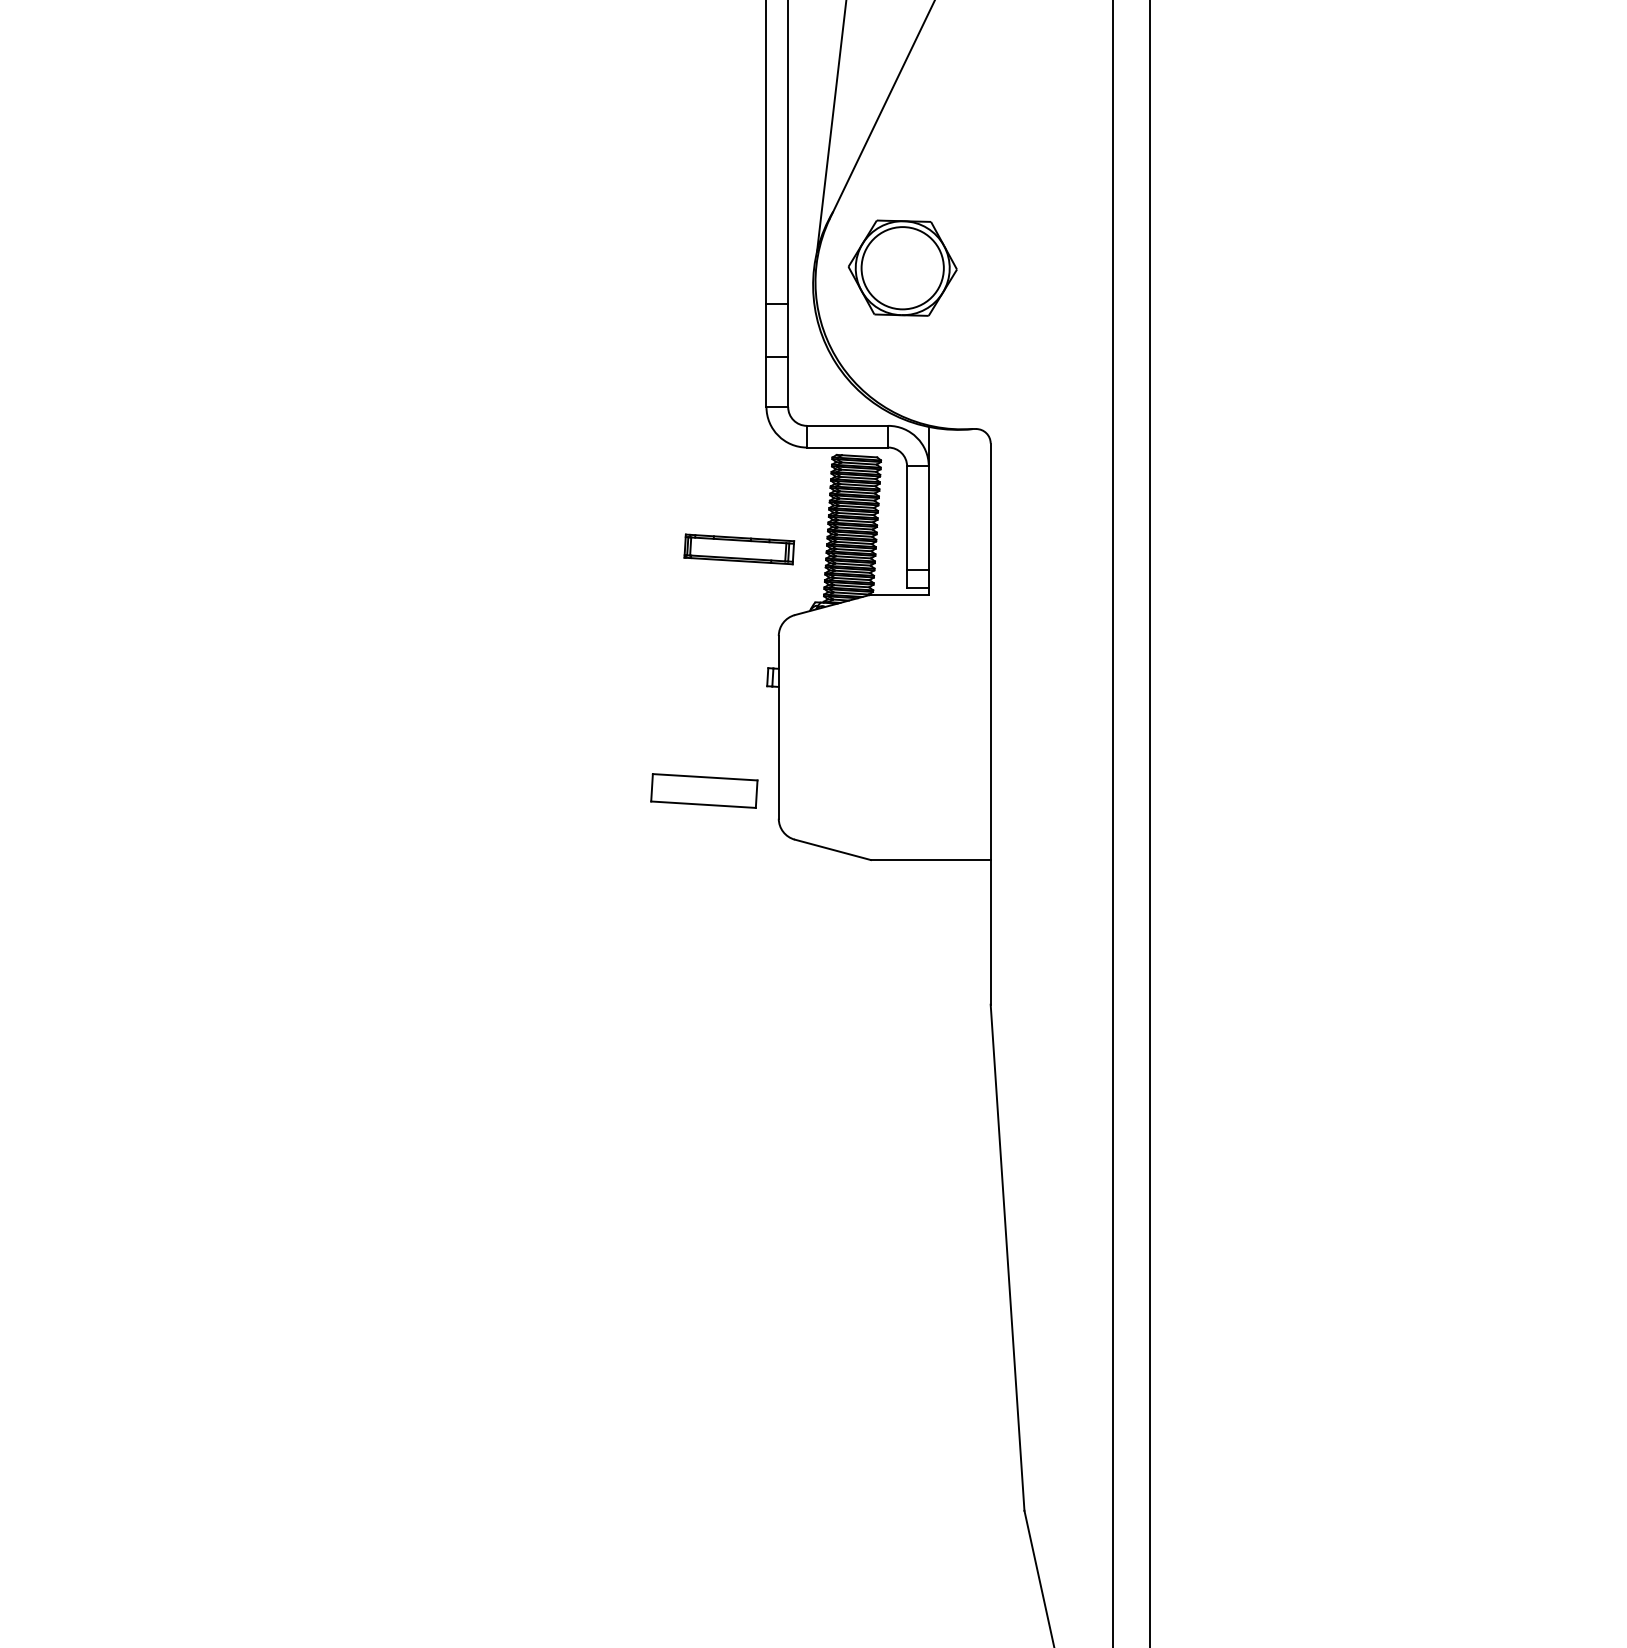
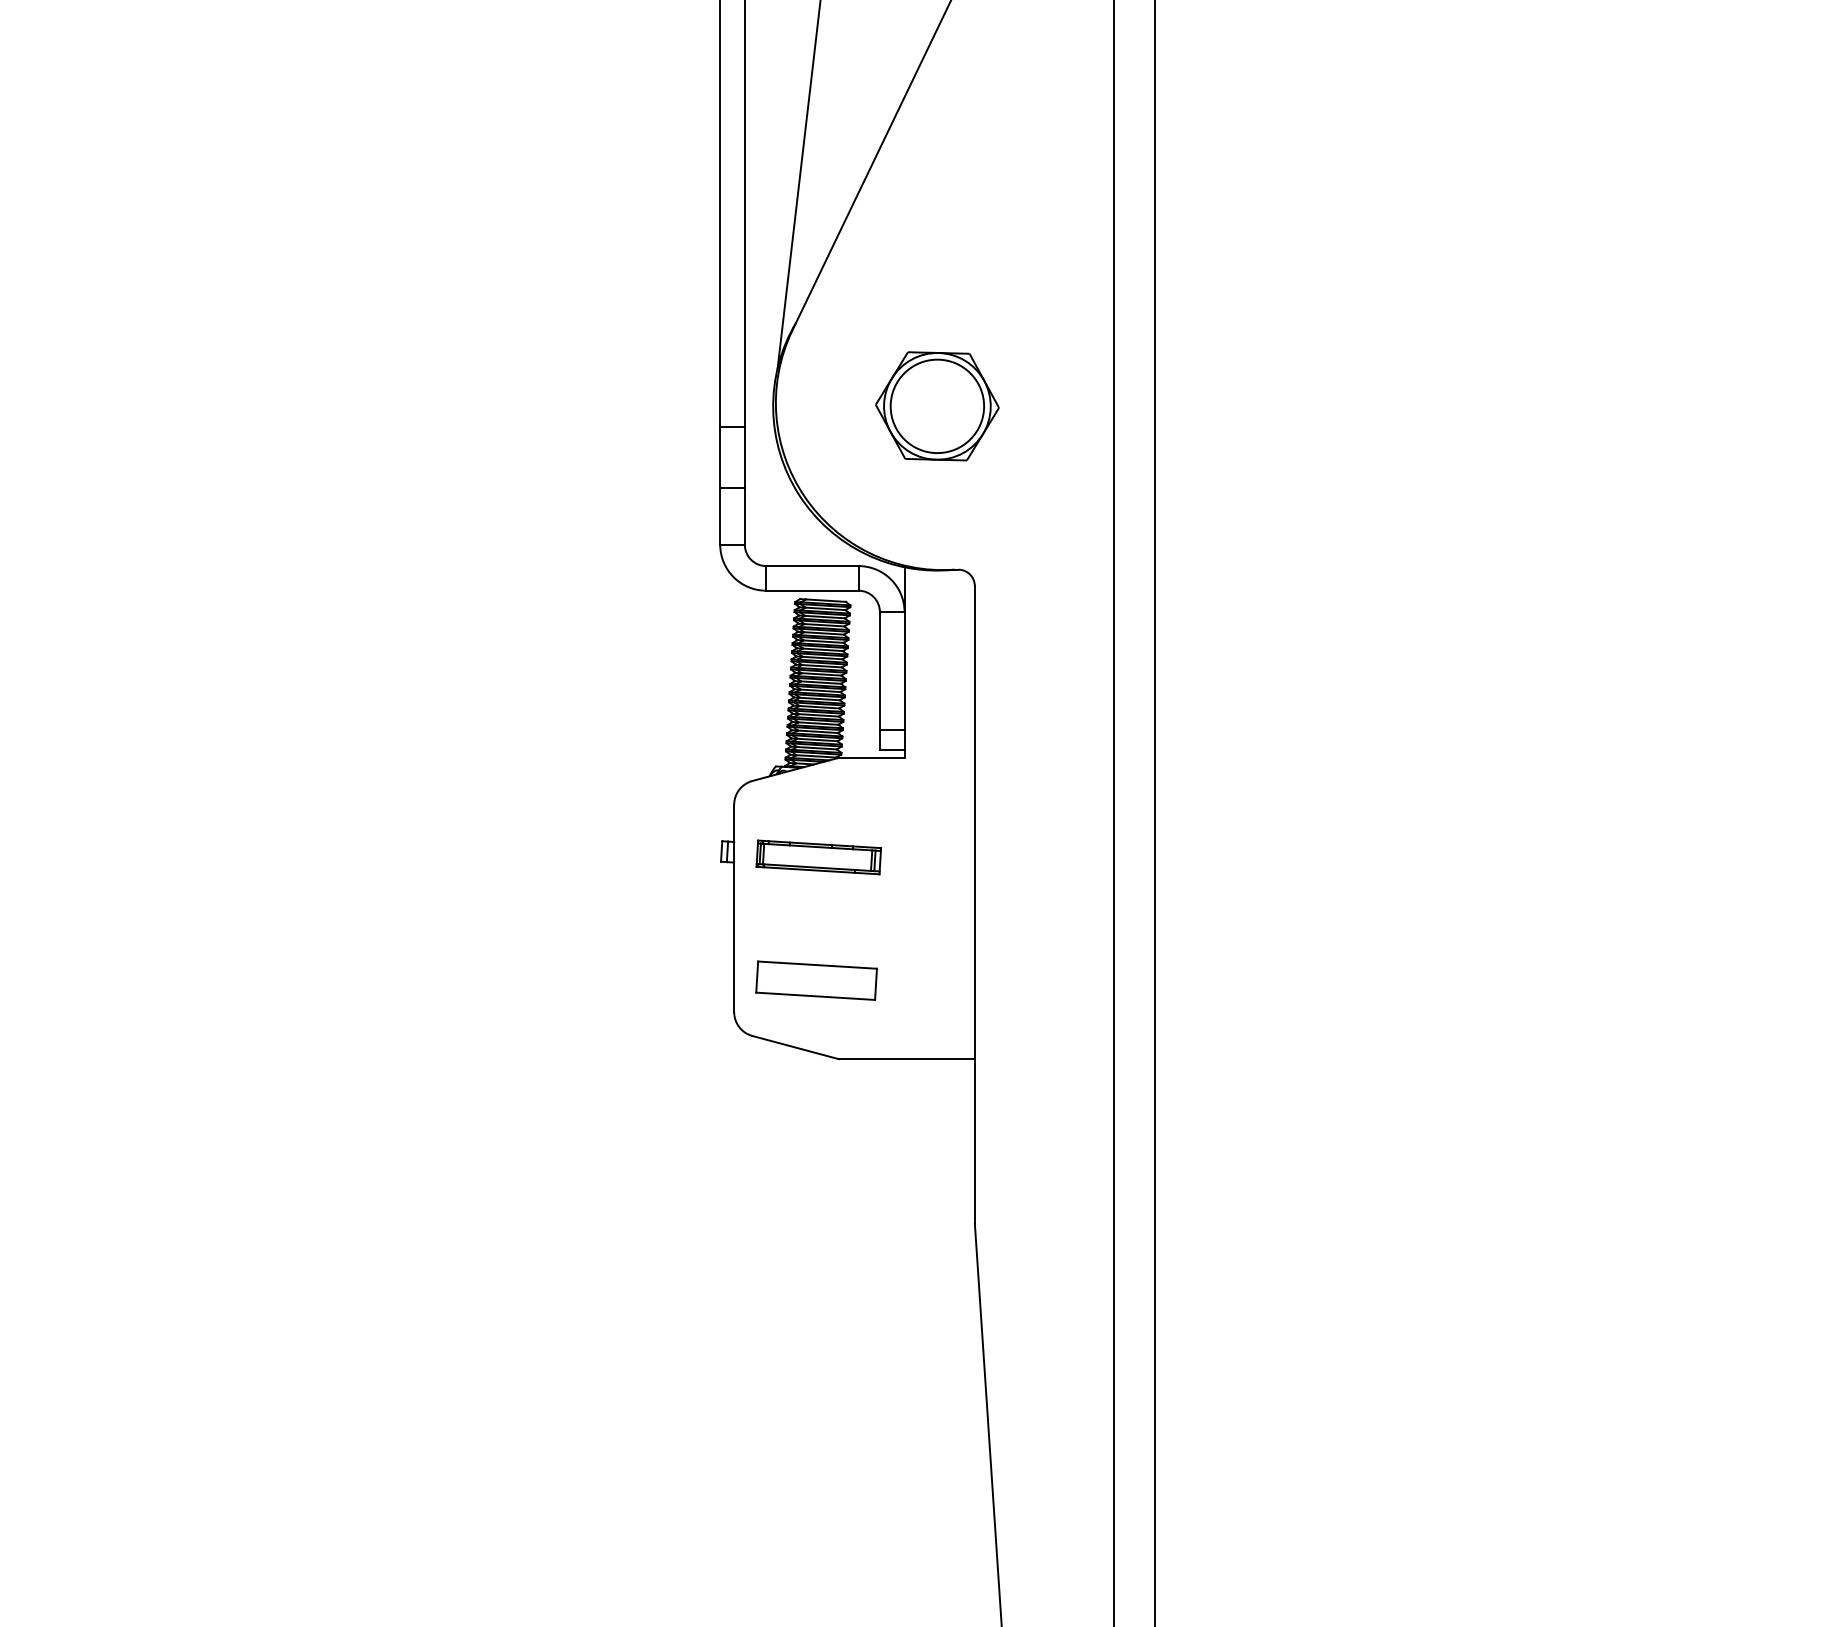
part: (902, 267) -> (937, 405), moved
part: (739, 549) -> (819, 857), moved
part: (704, 790) -> (816, 980), moved

